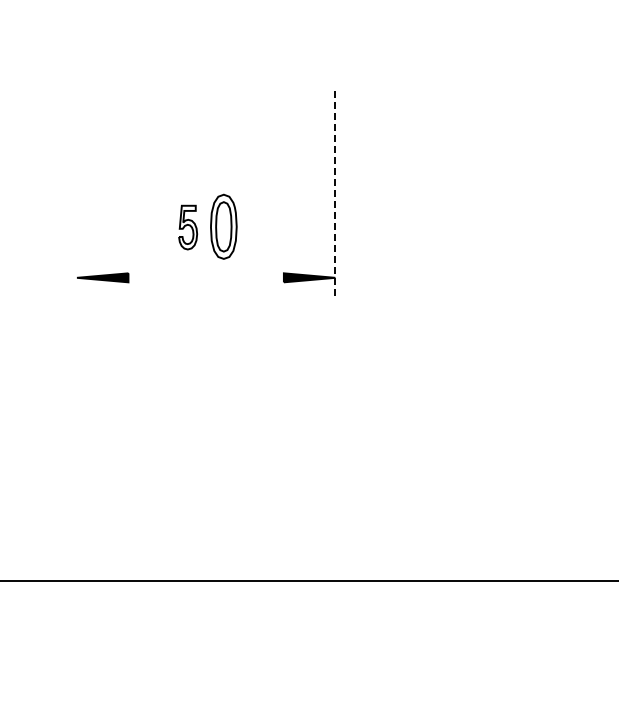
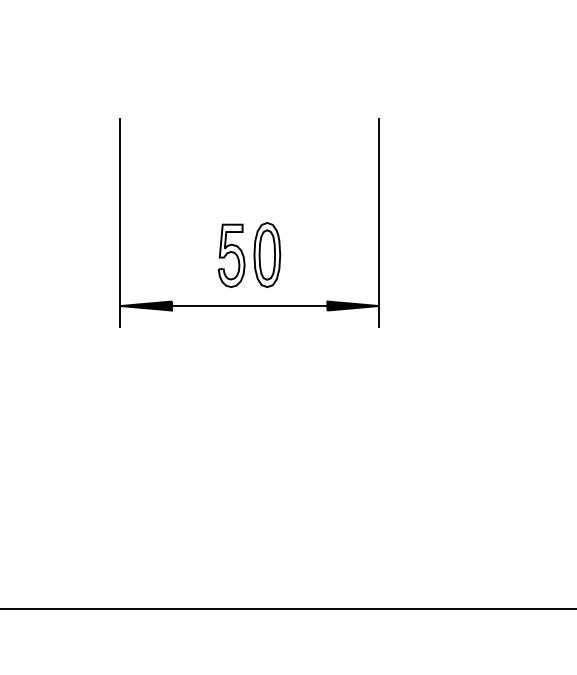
line: (76, 194) -> (120, 222), added
line: (335, 194) -> (379, 222), dashed -> solid
part: (187, 227) -> (231, 255), size x1.43
line: (205, 277) -> (249, 305), added

